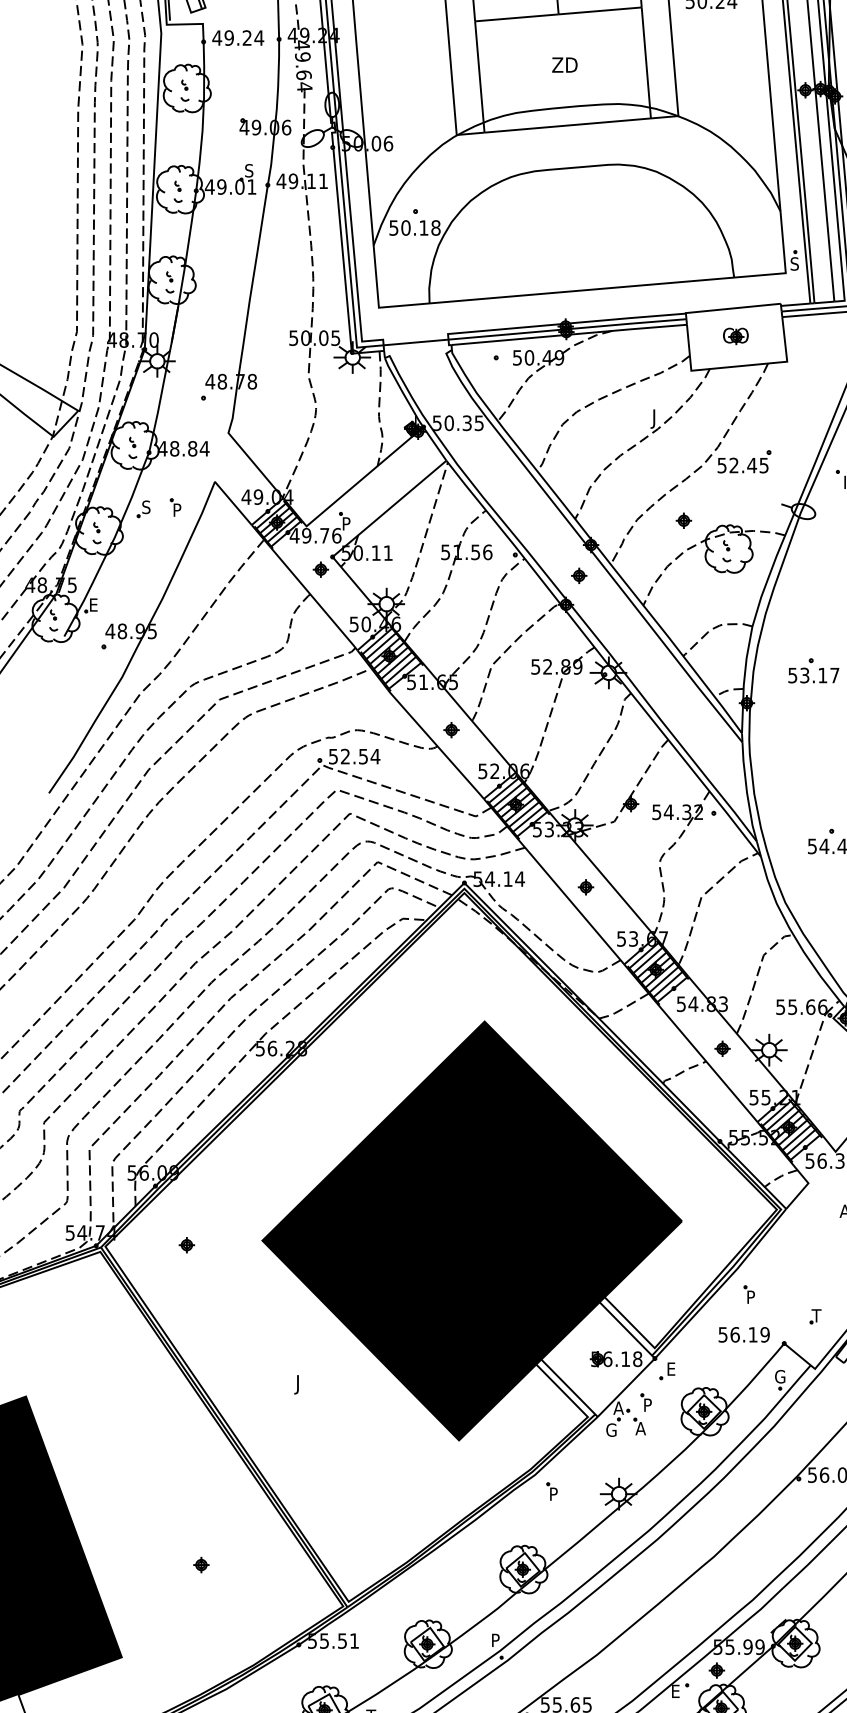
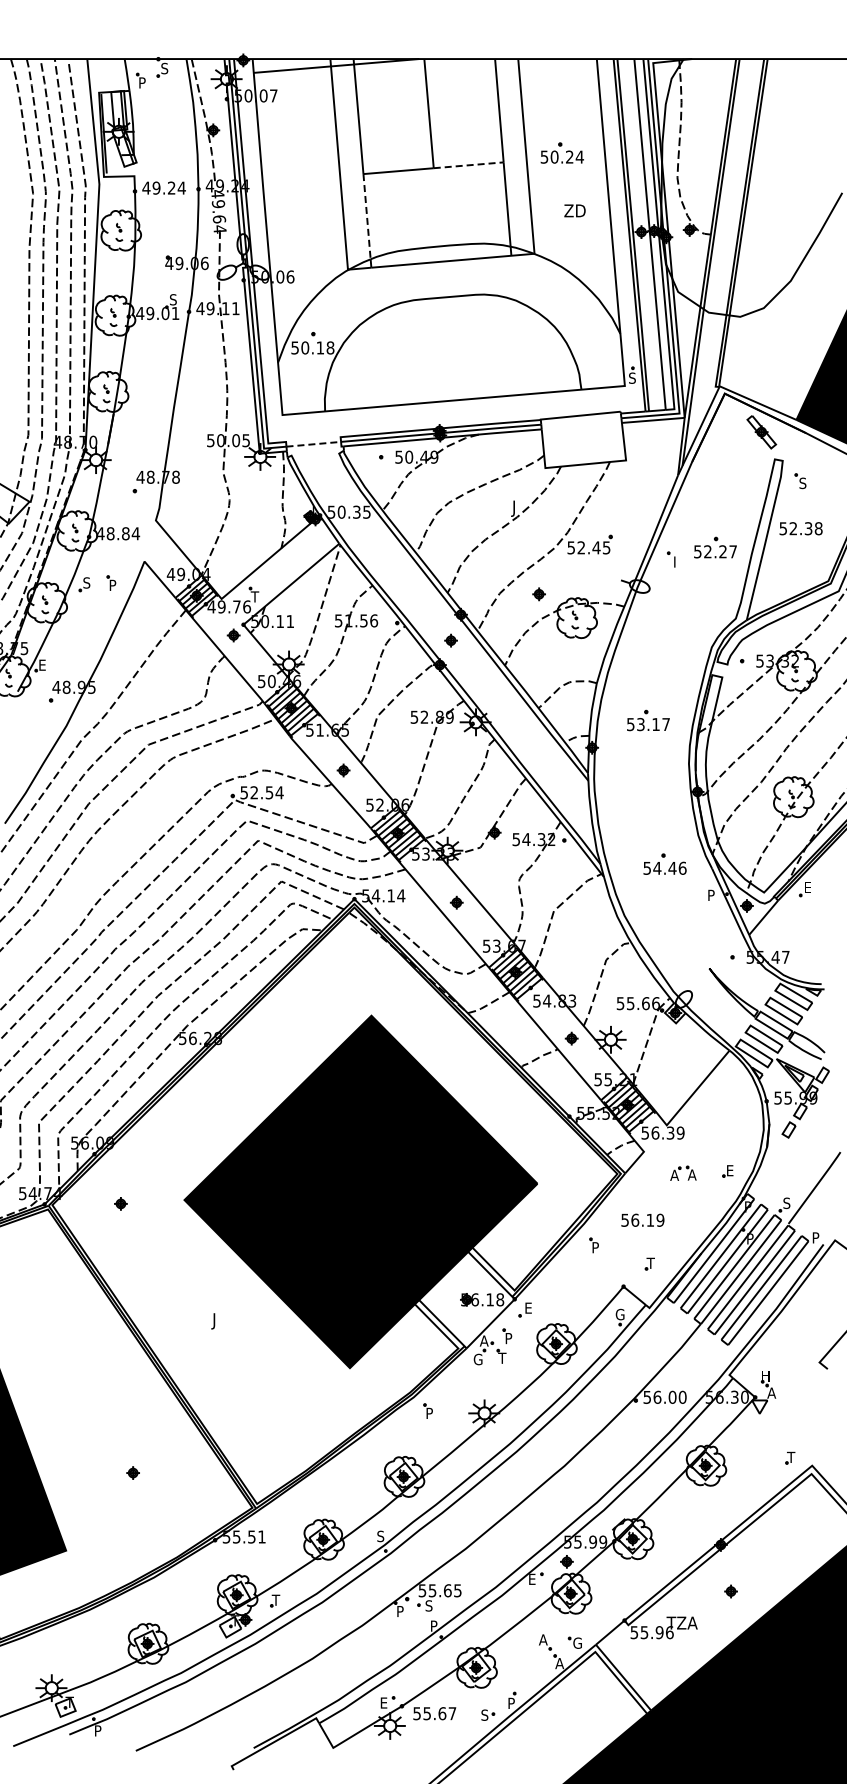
line: (601, 11) -> (469, 165), solid -> dashed
text: (564, 64) -> (574, 210), moved
line: (479, 71) -> (367, 216), solid -> dashed
part: (735, 336) -> (582, 439), removed
line: (416, 342) -> (314, 444), solid -> dashed
text: (345, 523) -> (254, 596), P -> T
text: (743, 1333) -> (642, 1219), moved
text: (640, 1427) -> (502, 1357), A -> T
text: (495, 1640) -> (380, 1536), P -> S

